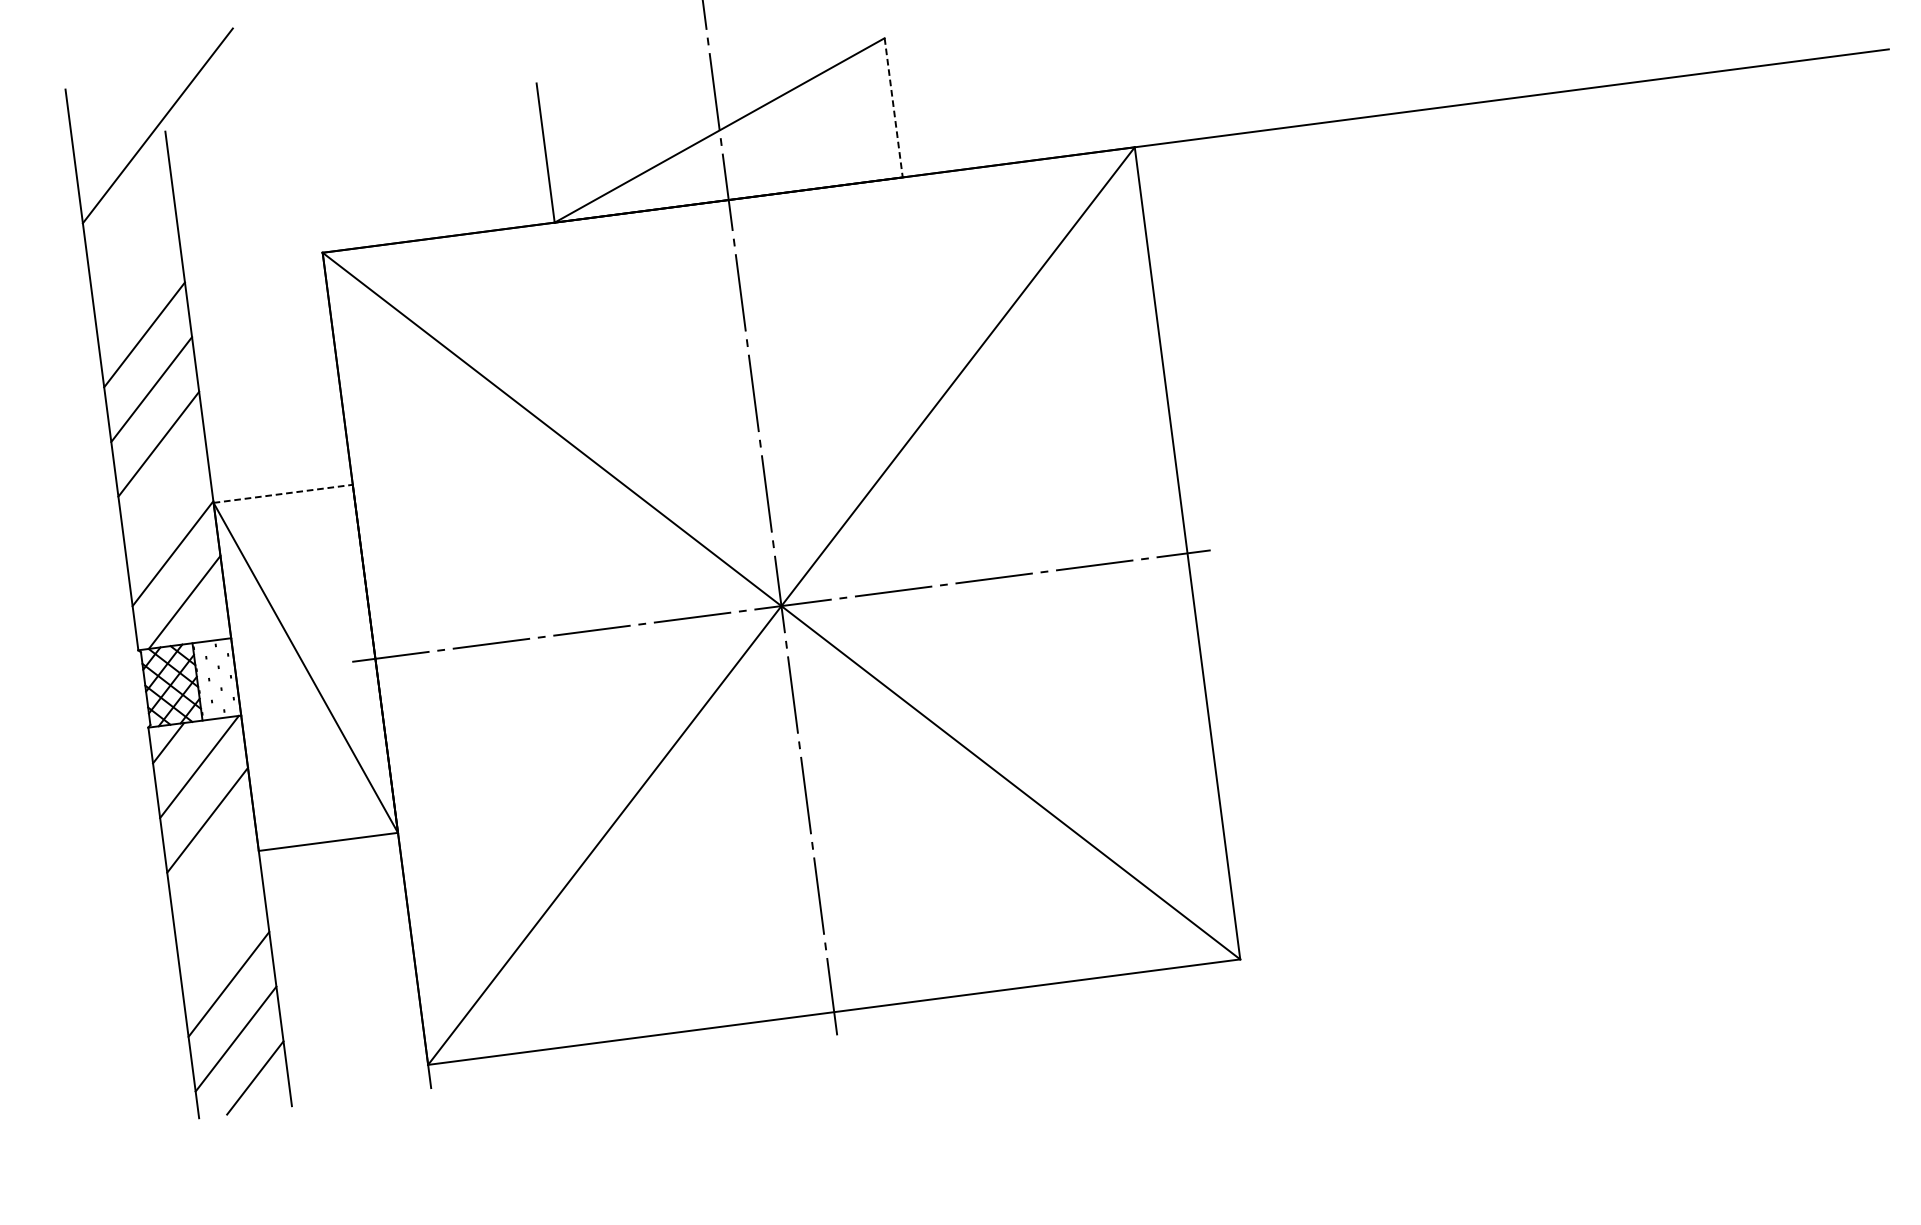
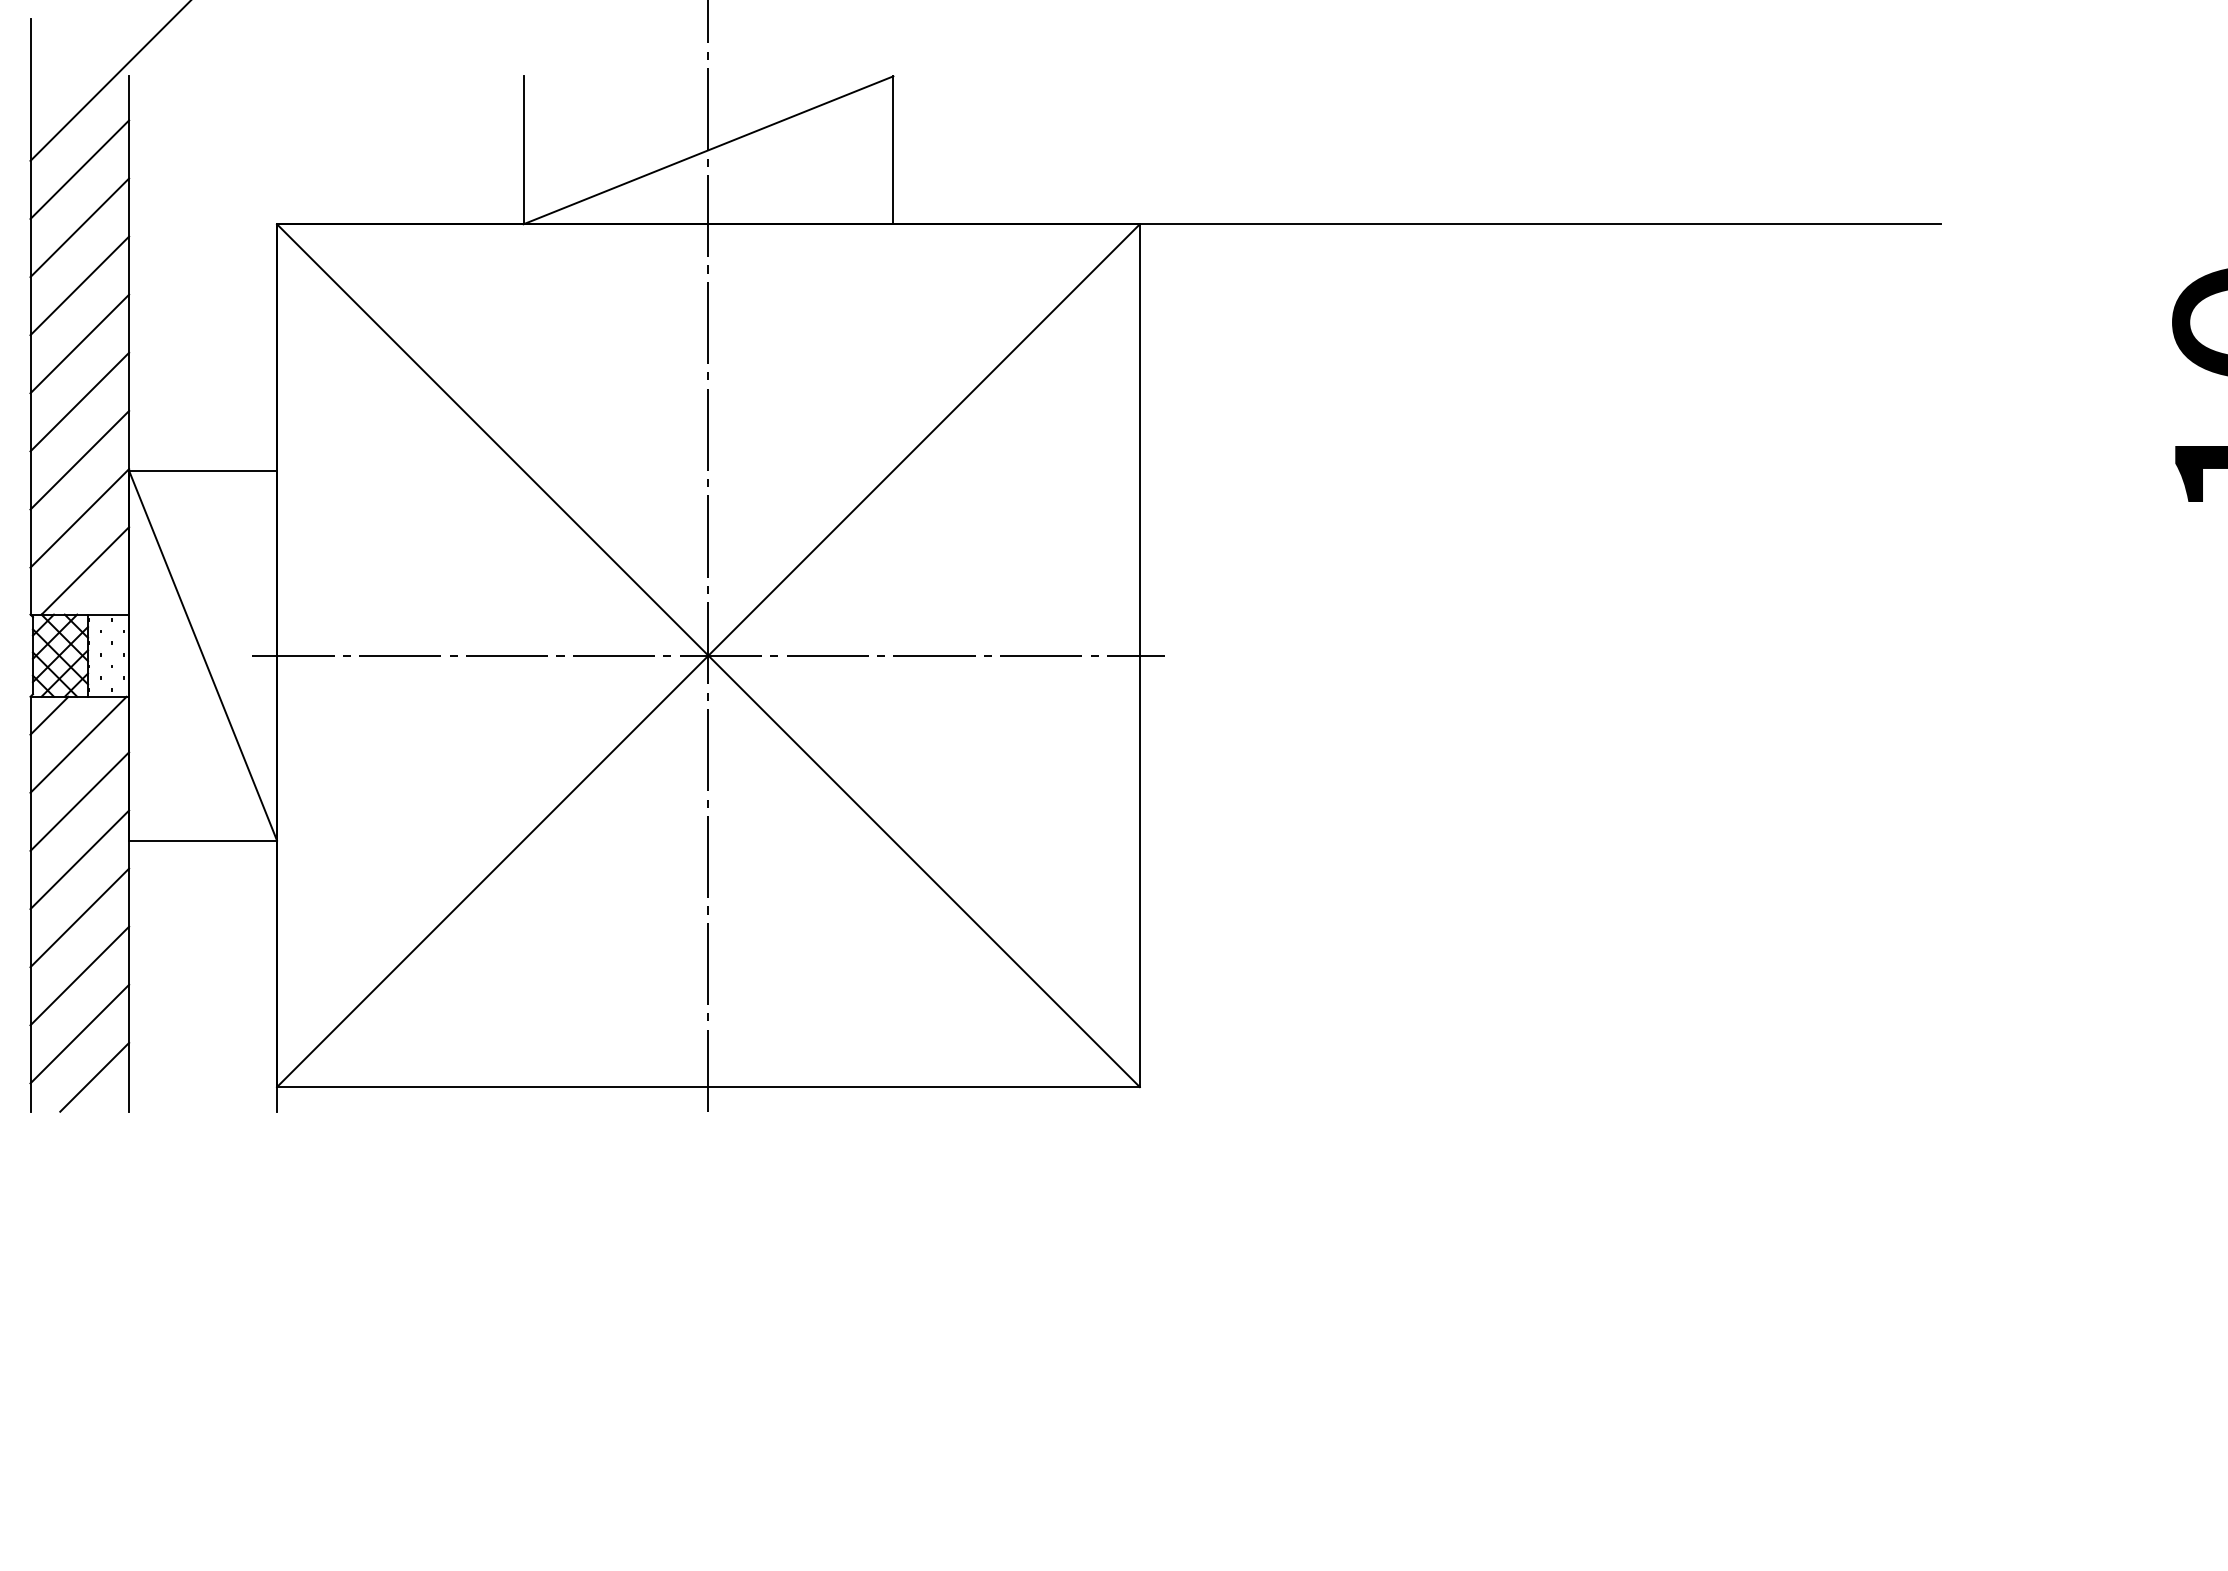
line: (893, 107) -> (893, 150), dashed -> solid
line: (130, 225) -> (79, 169), added
line: (137, 279) -> (79, 227), added
line: (283, 493) -> (203, 470), dashed -> solid
line: (165, 498) -> (79, 459), added
line: (214, 874) -> (79, 859), added
line: (221, 929) -> (79, 917), added

